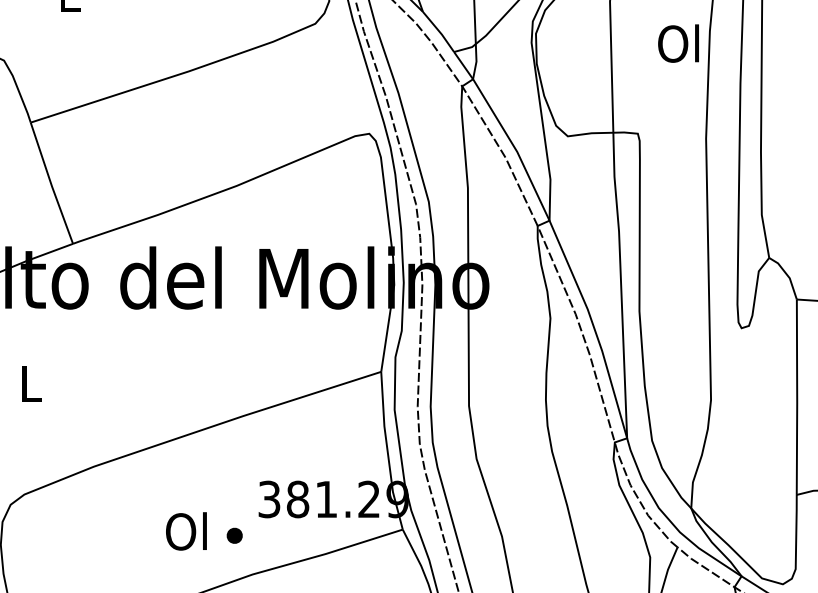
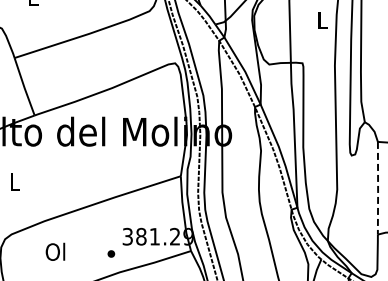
text: (677, 43) -> (321, 20), Ol -> L
line: (798, 399) -> (378, 189), solid -> dashed
text: (186, 530) -> (55, 251), moved

